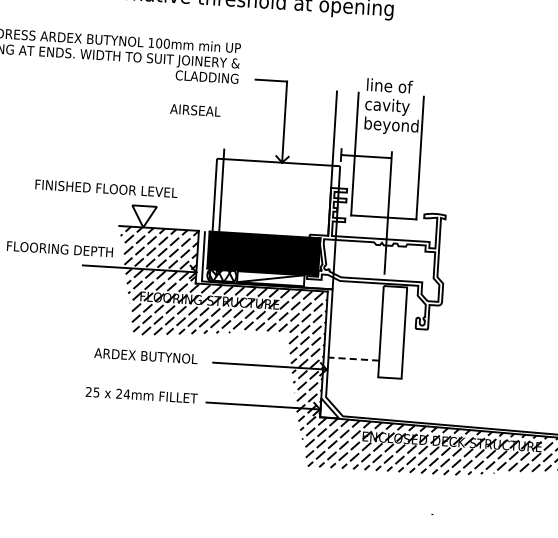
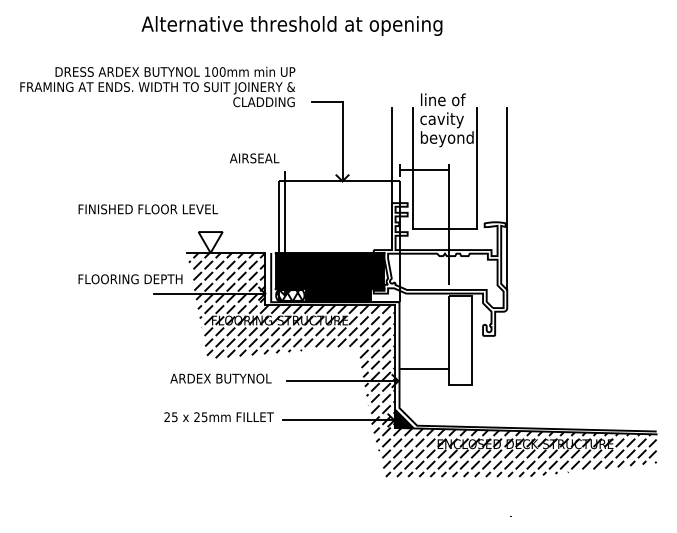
text: (195, 110) -> (254, 158), moved
text: (106, 188) -> (148, 209), moved
line: (449, 190) -> (507, 198), added
fill: (270, 278) -> (338, 295), added
line: (353, 359) -> (424, 369), dashed -> solid
text: (126, 394) -> (204, 417), 24mm -> 25mm
fill: (329, 408) -> (403, 418), added

